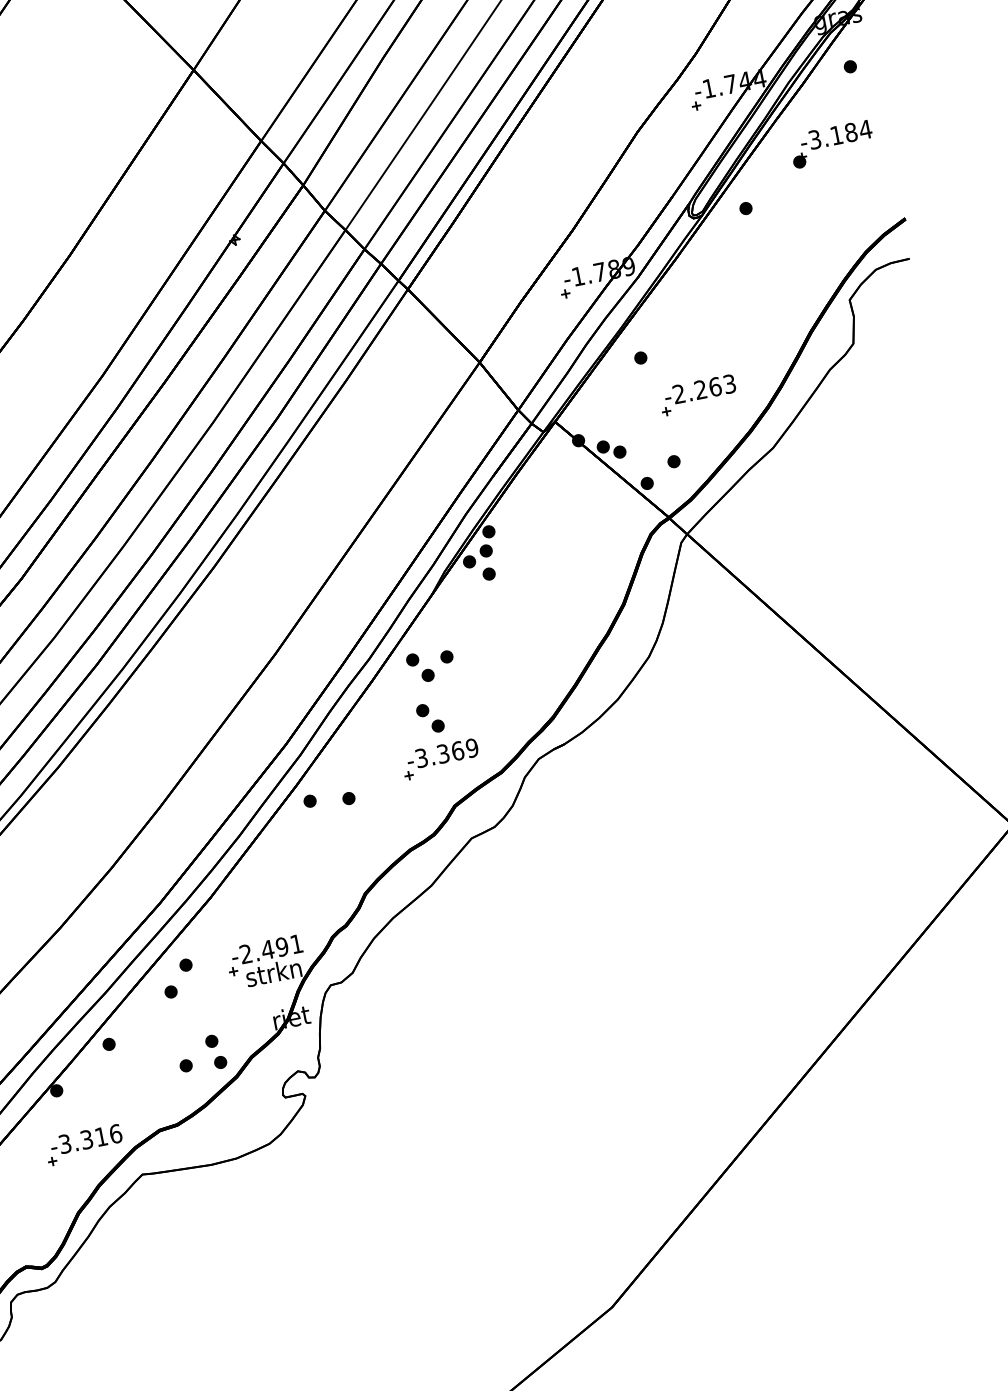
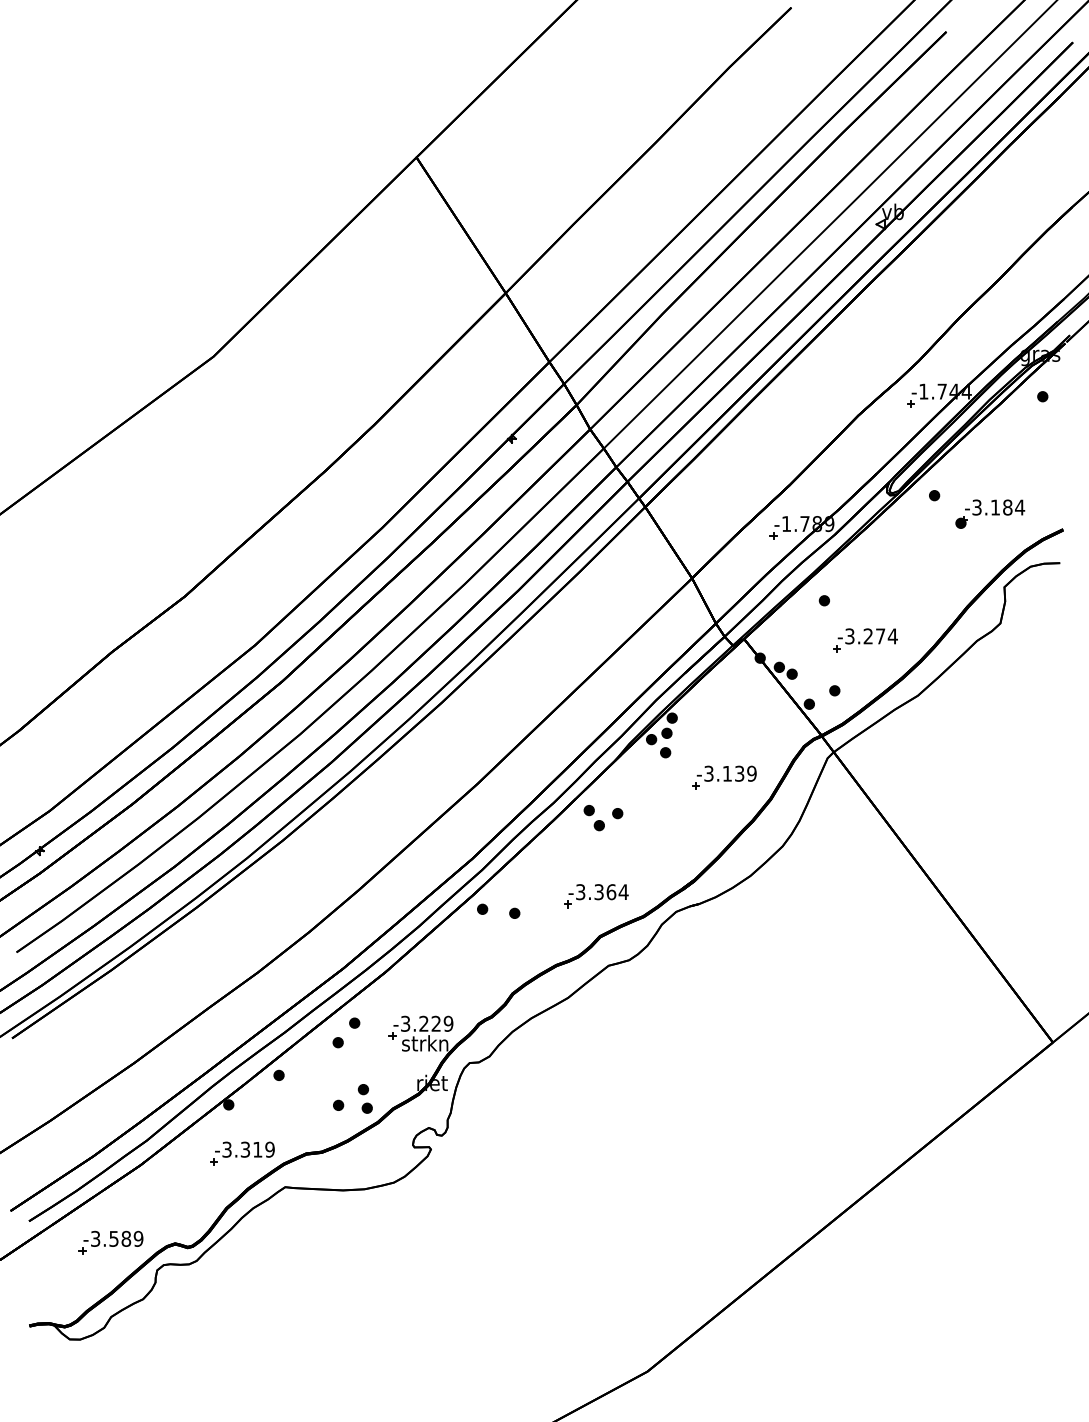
part: (832, 143) -> (990, 513), moved
text: (704, 389) -> (871, 636), -2.263 -> -3.274
part: (564, 589) -> (724, 777), added
part: (429, 719) -> (593, 861), removed
text: (472, 748) -> (623, 892), -3.369 -> -3.364
text: (271, 948) -> (427, 1023), -2.491 -> -3.229
text: (115, 1133) -> (269, 1149), -3.316 -> -3.319

